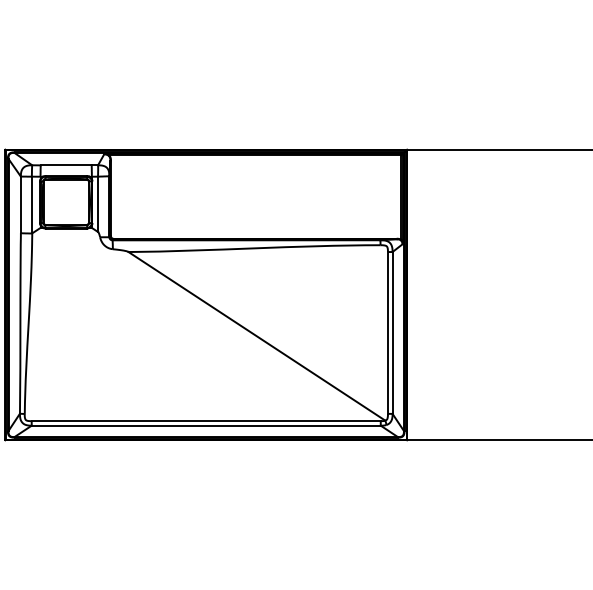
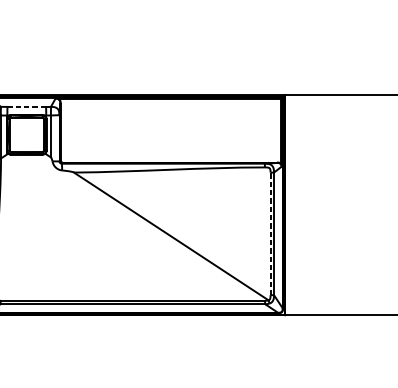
line: (66, 165) -> (27, 107), solid -> dashed
line: (387, 332) -> (270, 233), solid -> dashed

